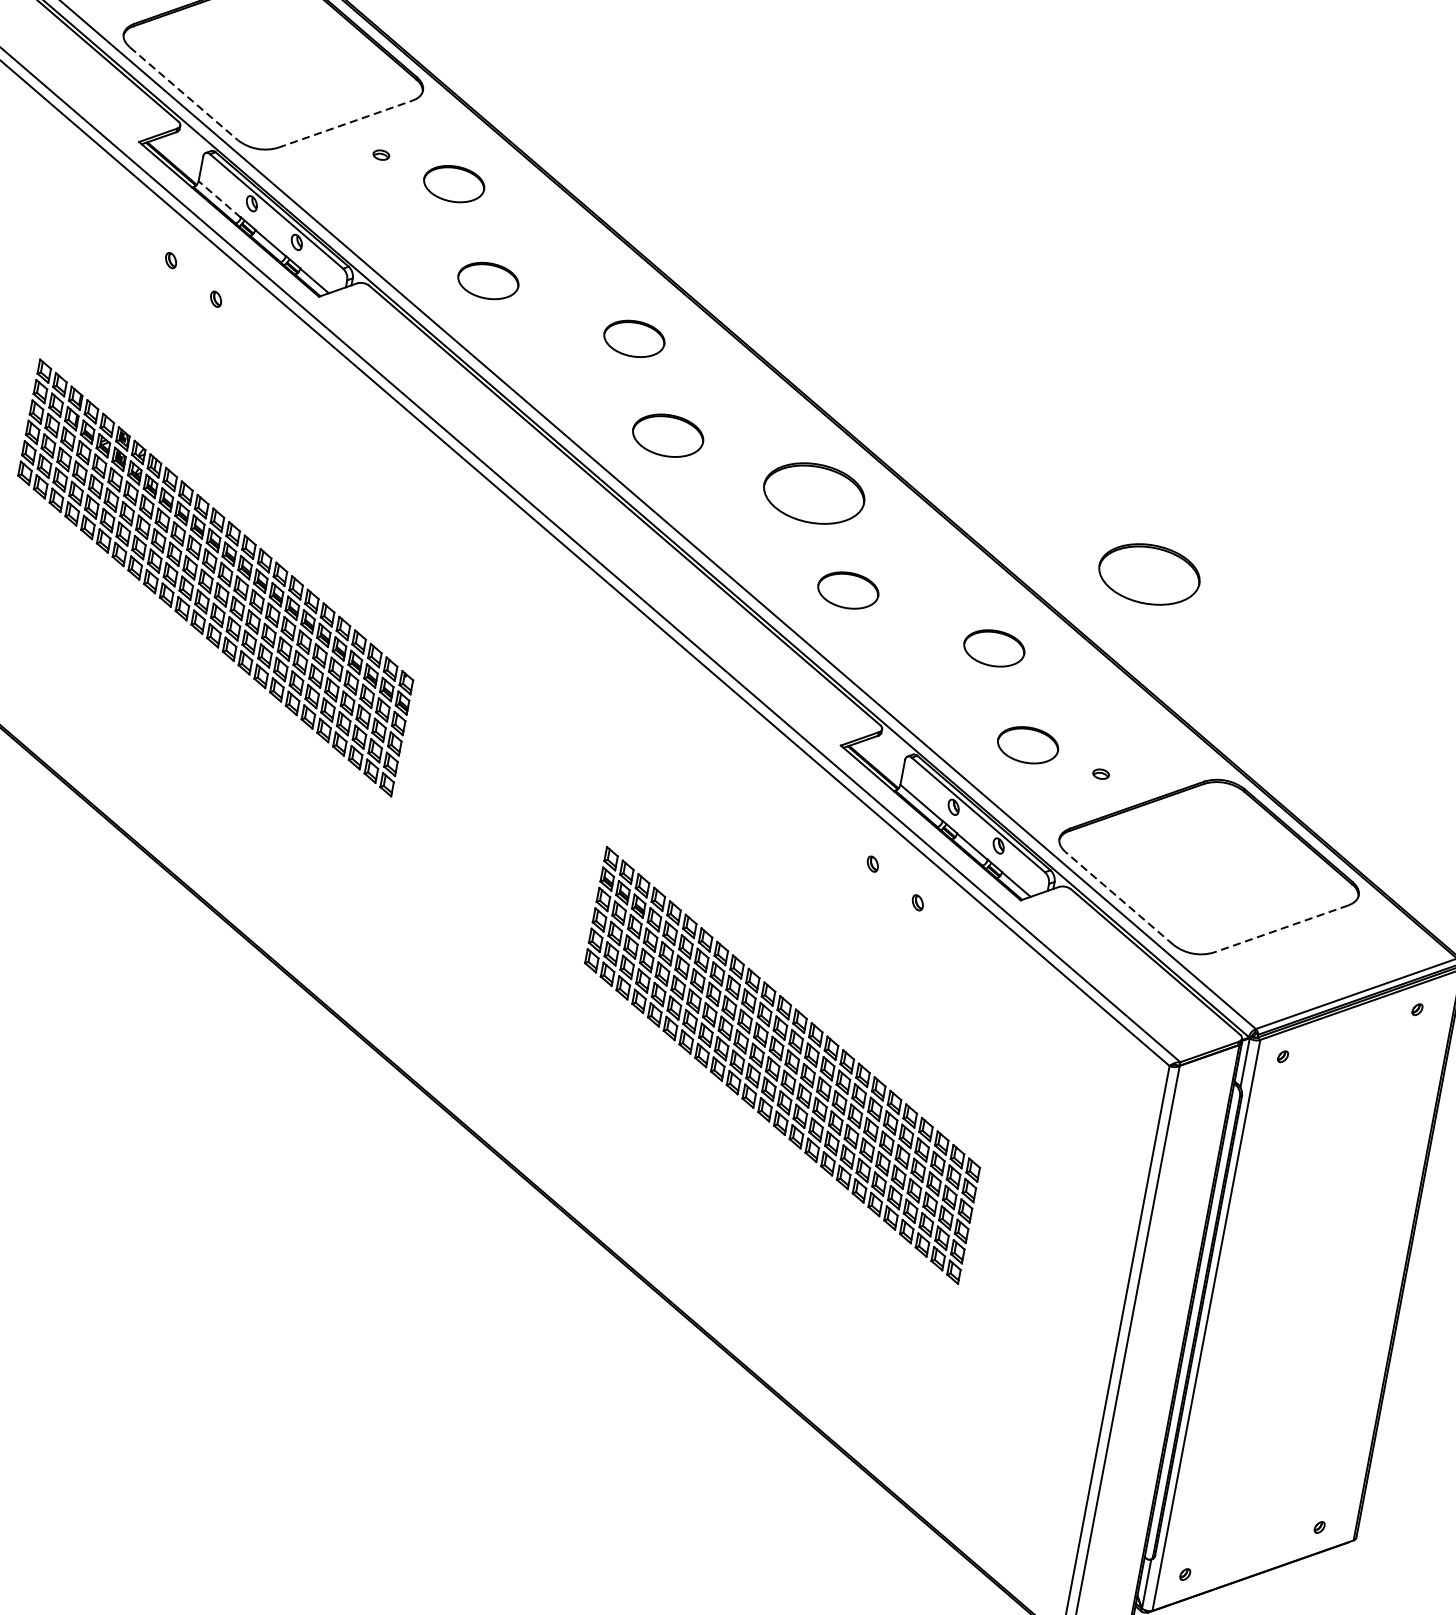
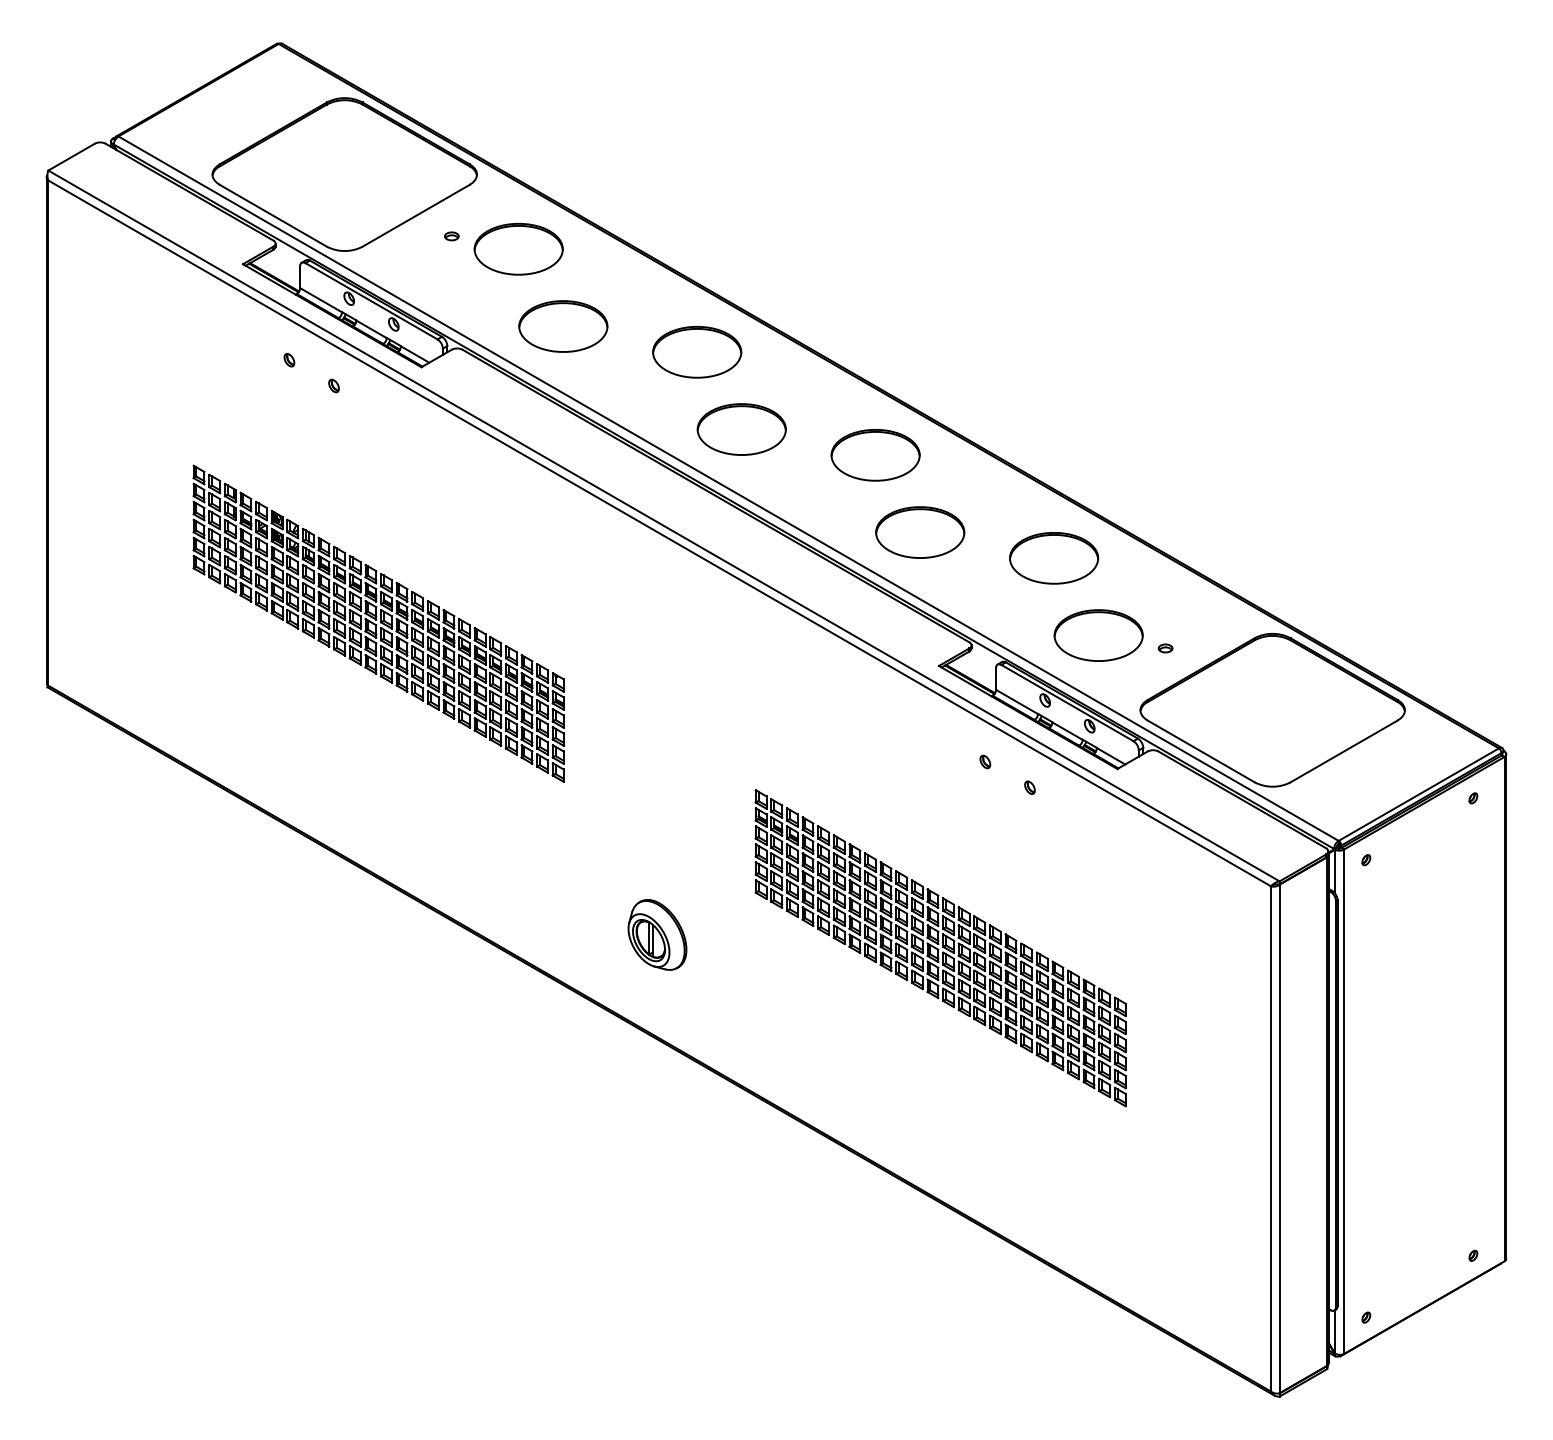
line: (184, 93) -> (273, 215), dashed -> solid
line: (345, 123) -> (416, 215), dashed -> solid
part: (454, 184) -> (518, 249), size x1.67
line: (219, 198) -> (320, 299), dashed -> solid
part: (488, 281) -> (563, 326), size x1.67
part: (634, 339) -> (697, 352), size x1.67
part: (667, 435) -> (741, 429), size x1.43
part: (1149, 574) -> (1174, 470), removed
part: (848, 590) -> (920, 532), size x1.67
part: (994, 648) -> (1054, 558), size x1.67
part: (1027, 745) -> (1098, 635), size x1.67
line: (1119, 898) -> (1201, 751), dashed -> solid
line: (1281, 929) -> (1344, 751), dashed -> solid
part: (464, 989) -> (657, 934), added

